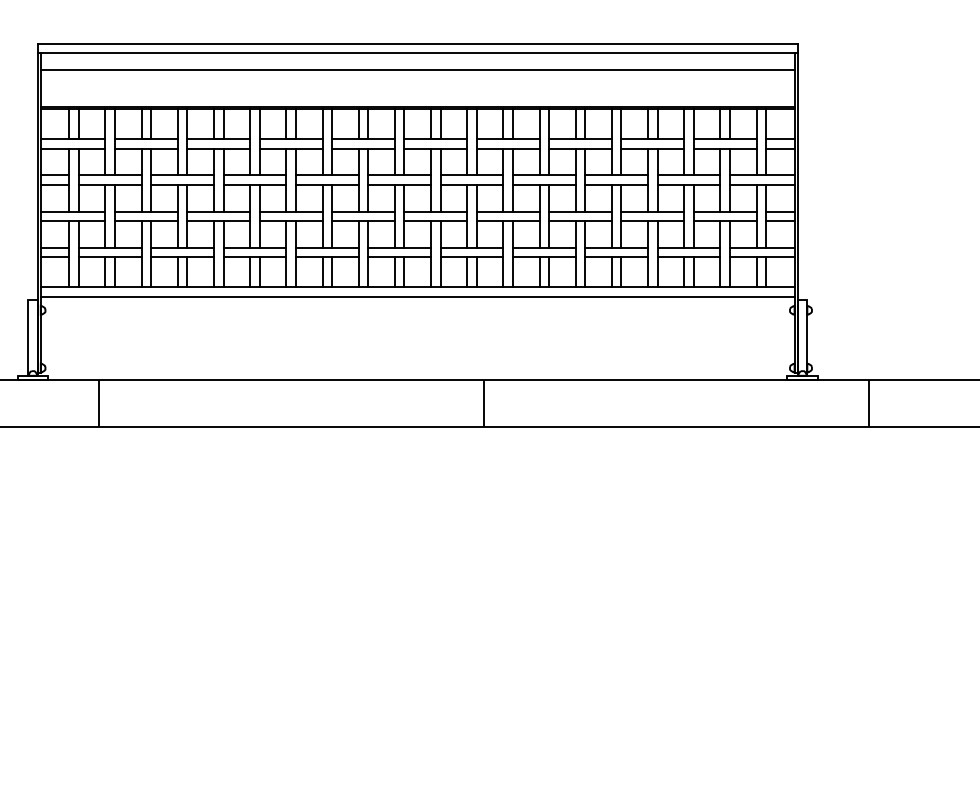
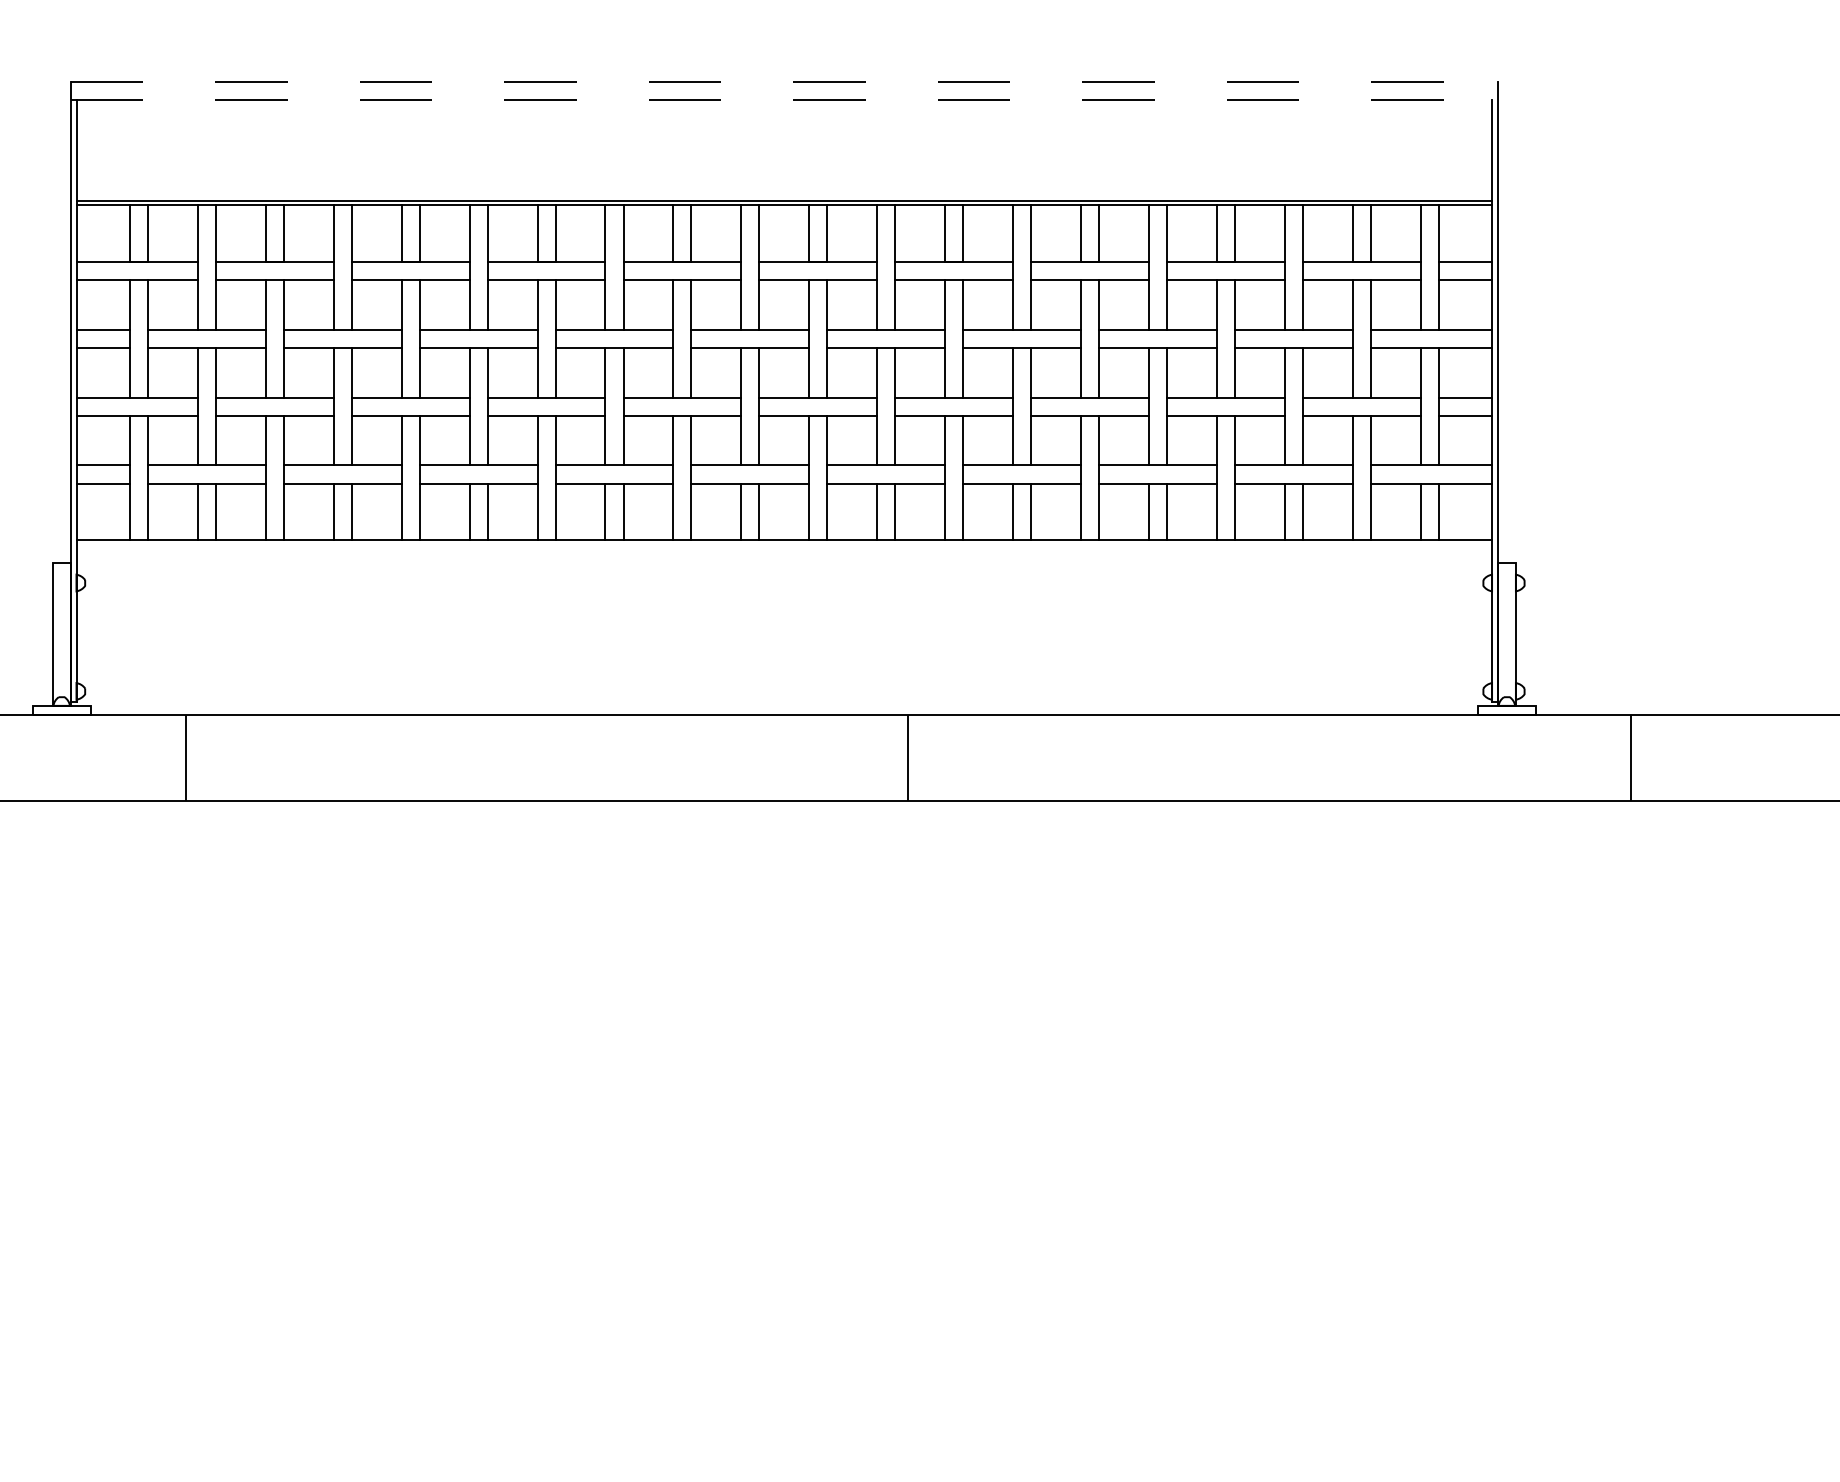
line: (417, 43) -> (783, 81), solid -> dashed
line: (417, 53) -> (783, 100), solid -> dashed
line: (417, 69) -> (783, 130), removed
line: (417, 297) -> (783, 558), removed

